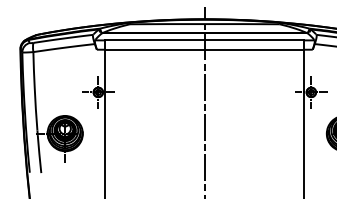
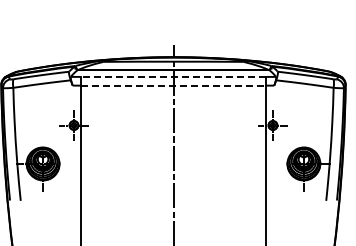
line: (204, 39) -> (173, 76), solid -> dashed
line: (204, 49) -> (173, 85), solid -> dashed

